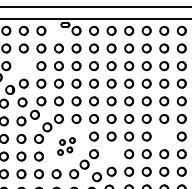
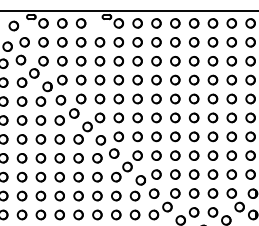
part: (24, 66) -> (62, 61), added
part: (163, 136) -> (212, 136), added
part: (65, 146) -> (107, 147), size x1.67
part: (111, 153) -> (156, 155), added

